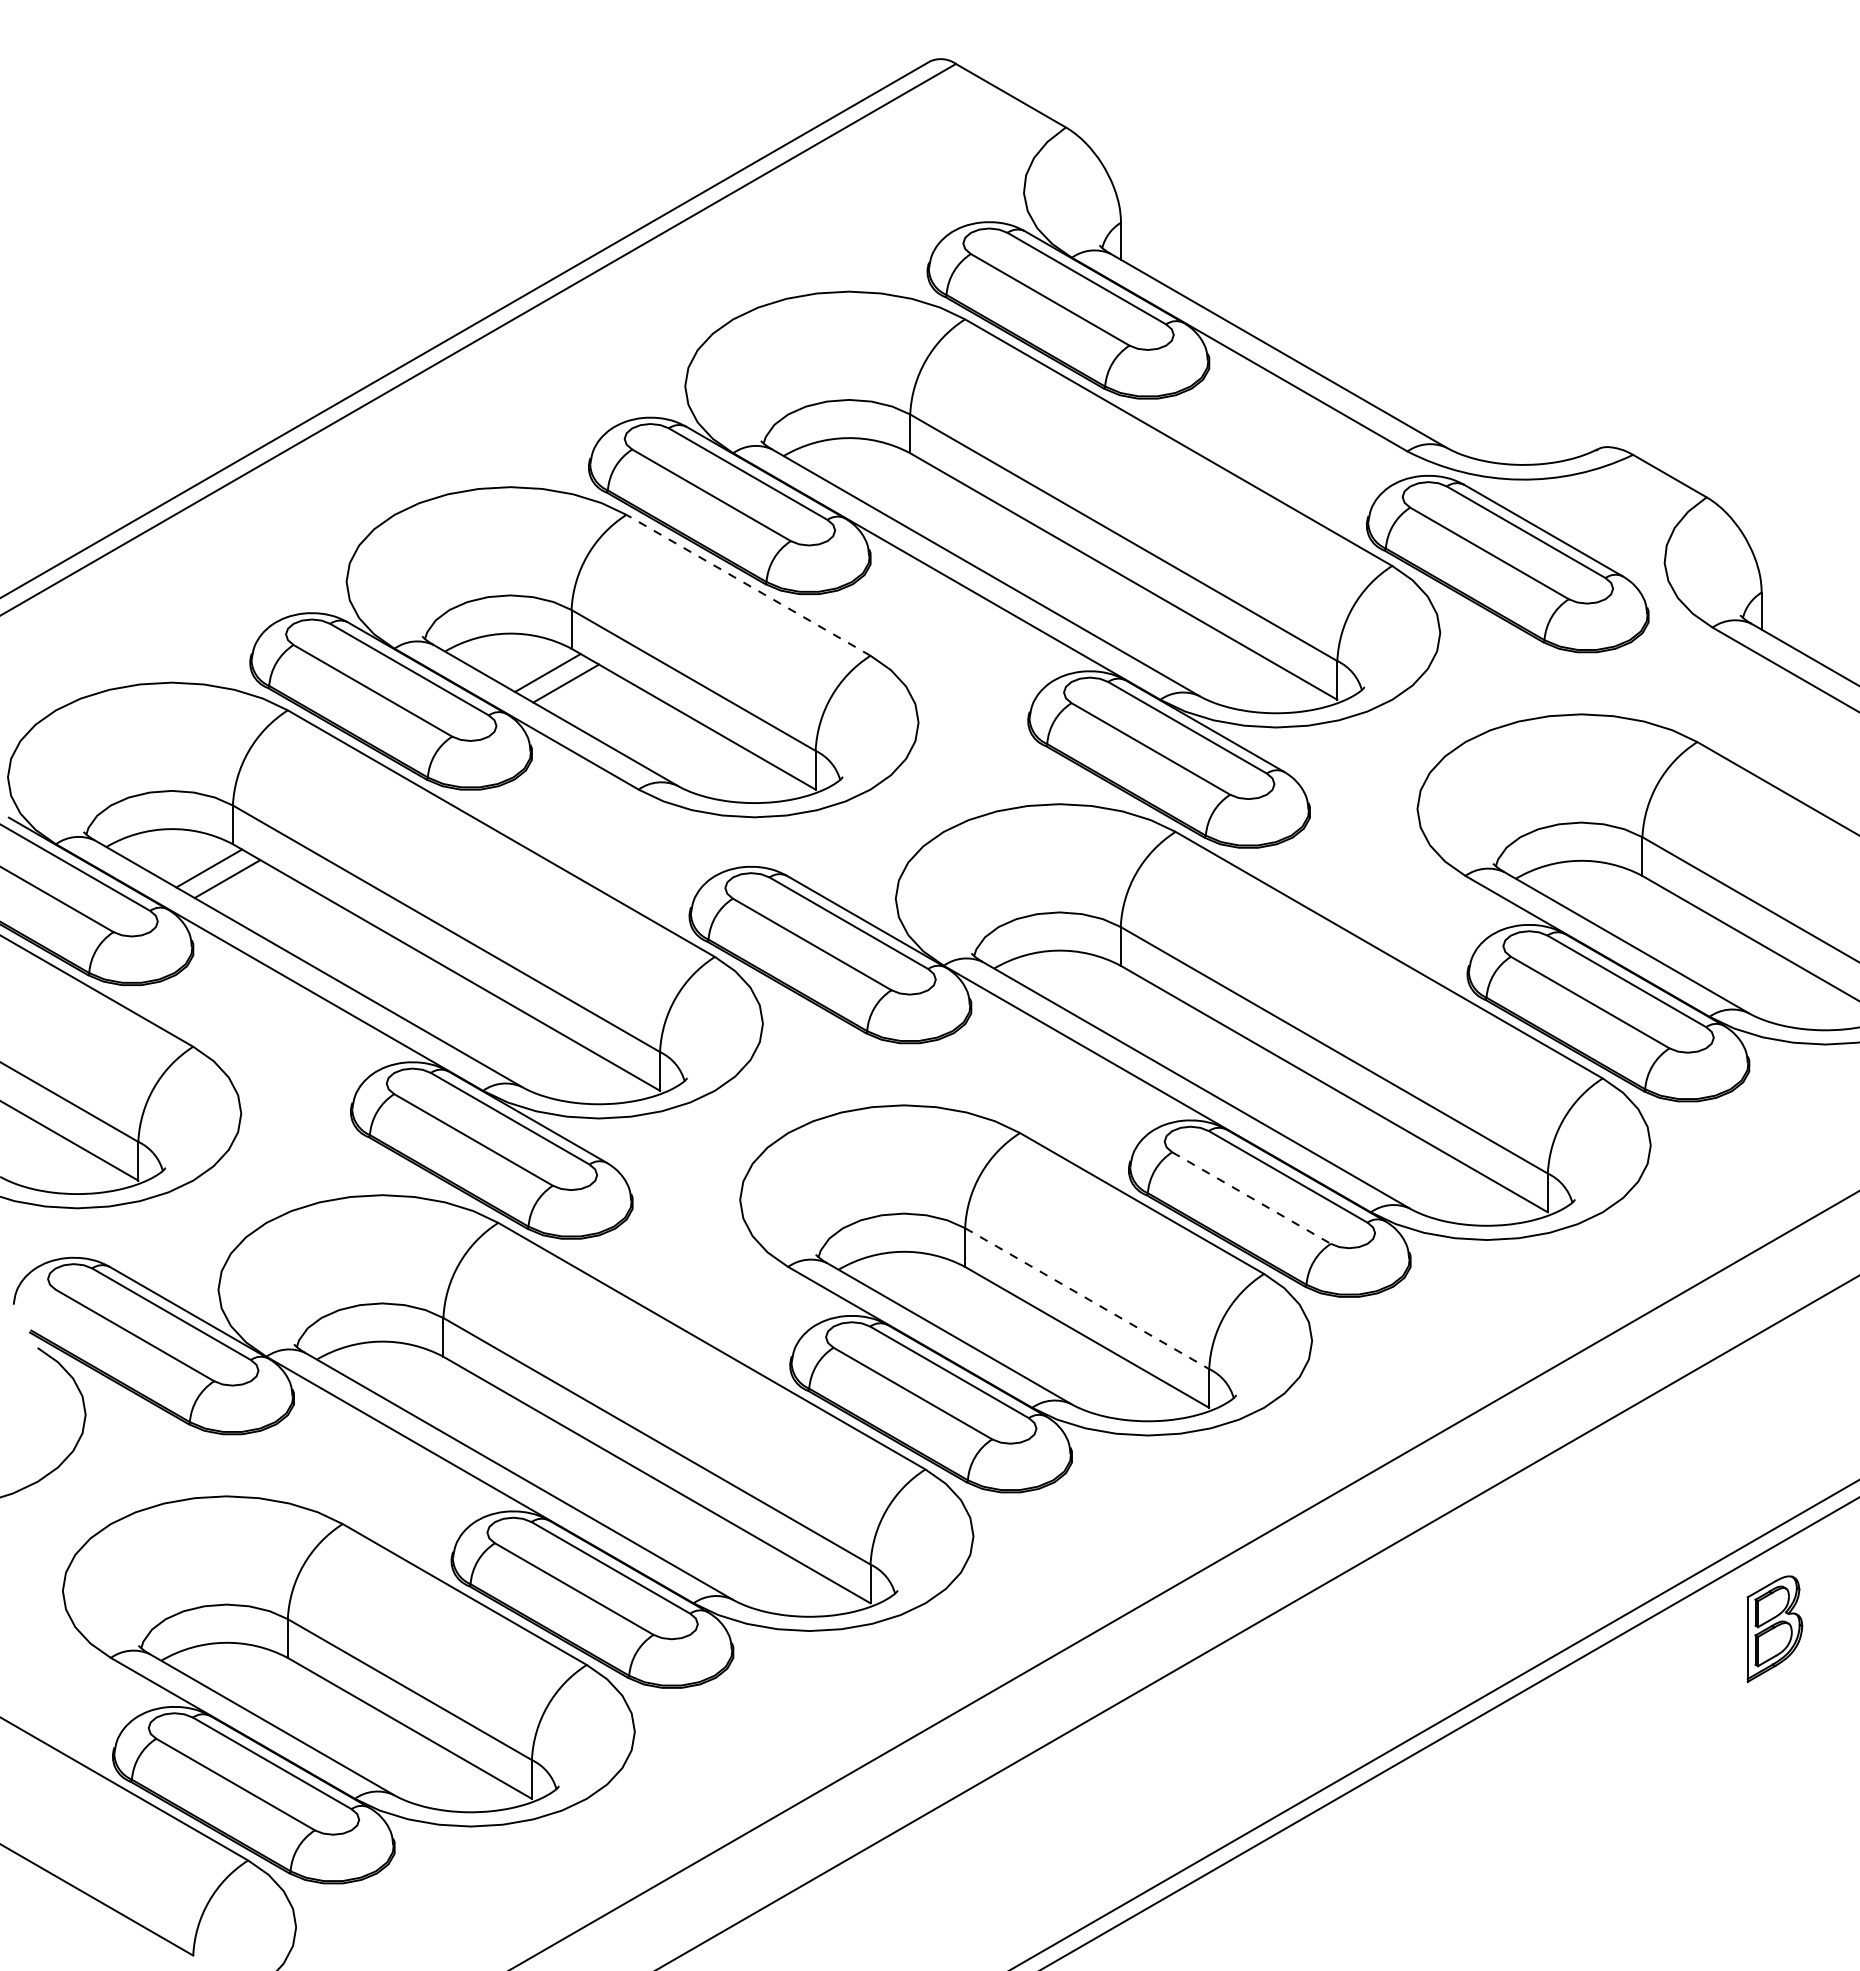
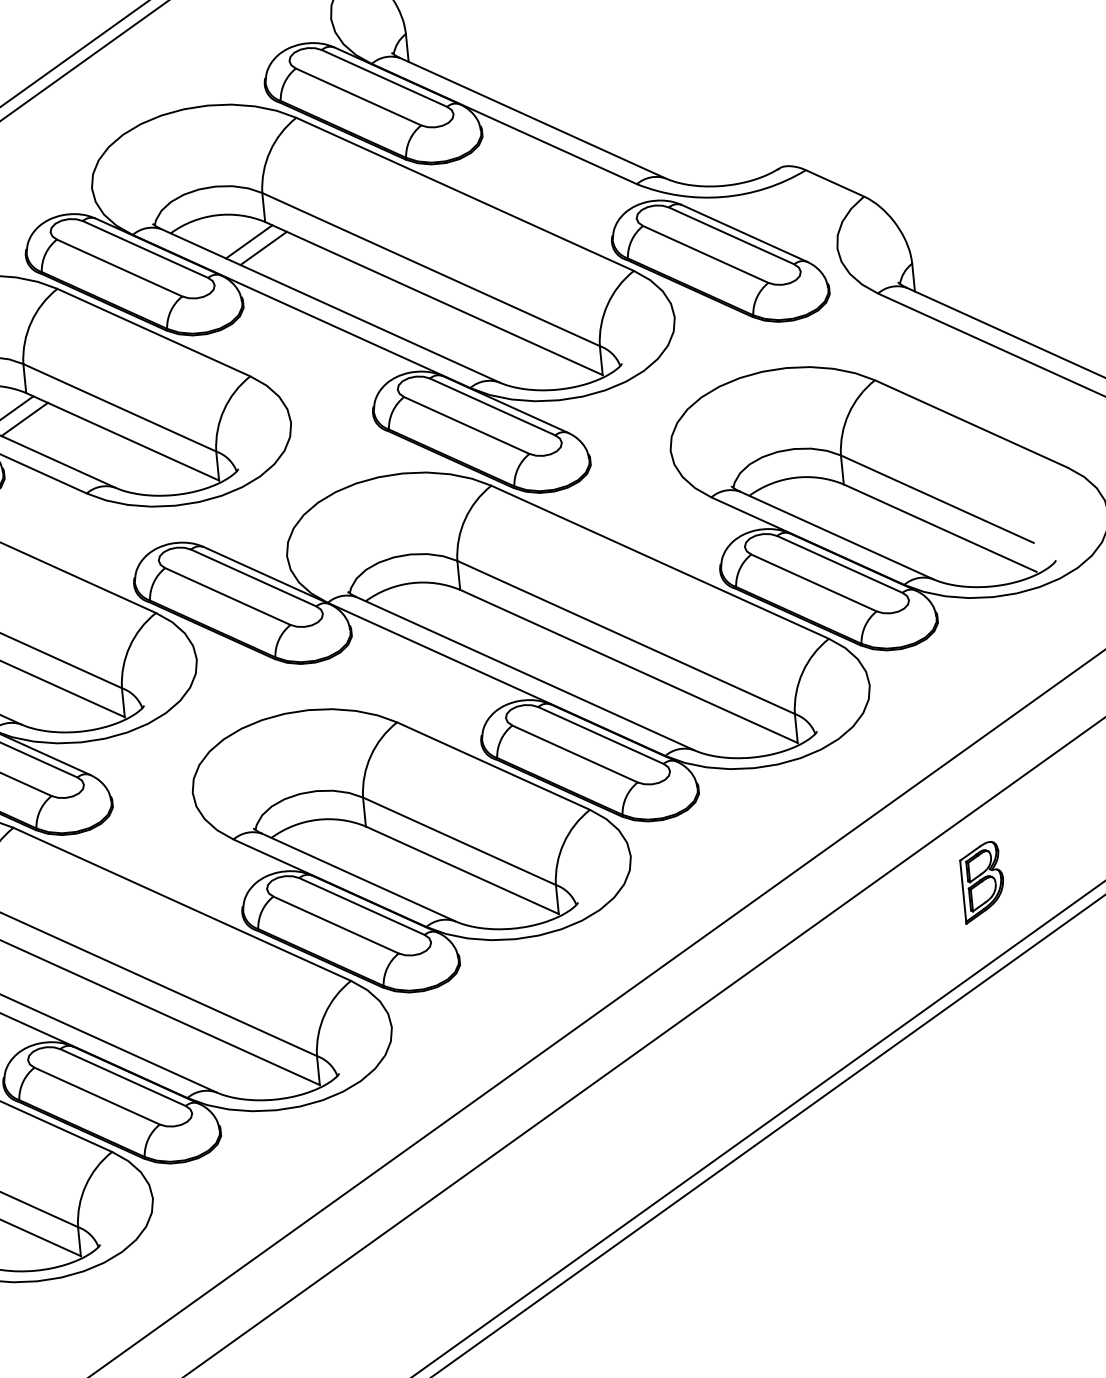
line: (886, 477) -> (249, 241), added
line: (904, 488) -> (263, 248), added
line: (748, 585) -> (153, 332), dashed -> solid
line: (1251, 1198) -> (575, 754), dashed -> solid
line: (1087, 1298) -> (459, 841), dashed -> solid
part: (1774, 1628) -> (982, 882), moved

